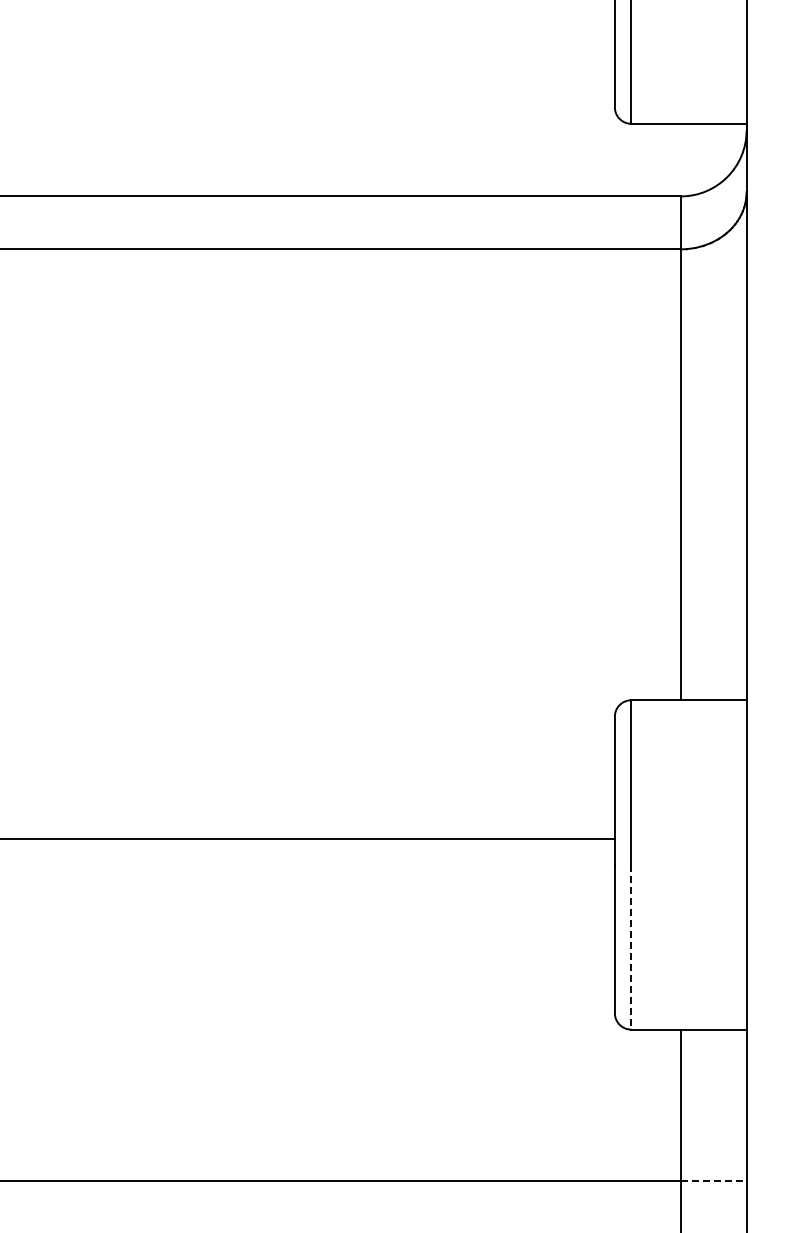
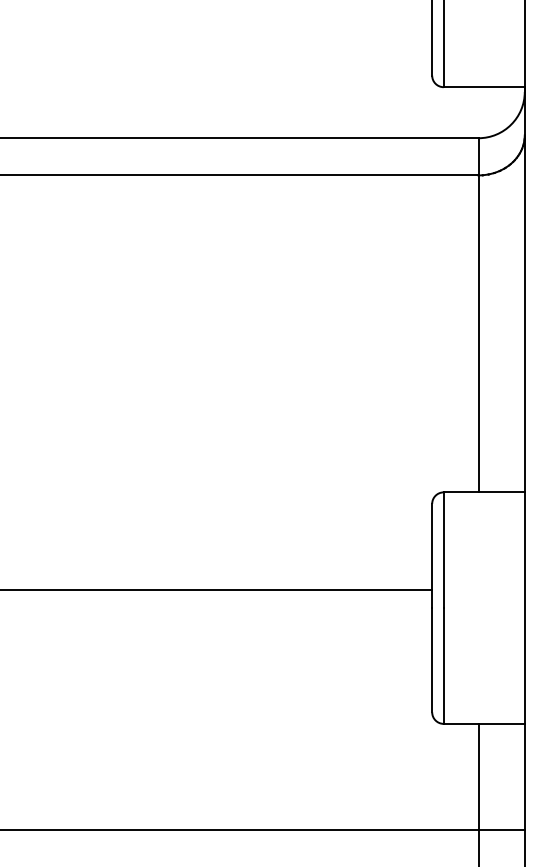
line: (631, 947) -> (443, 666), dashed -> solid
line: (713, 1181) -> (501, 830), dashed -> solid

